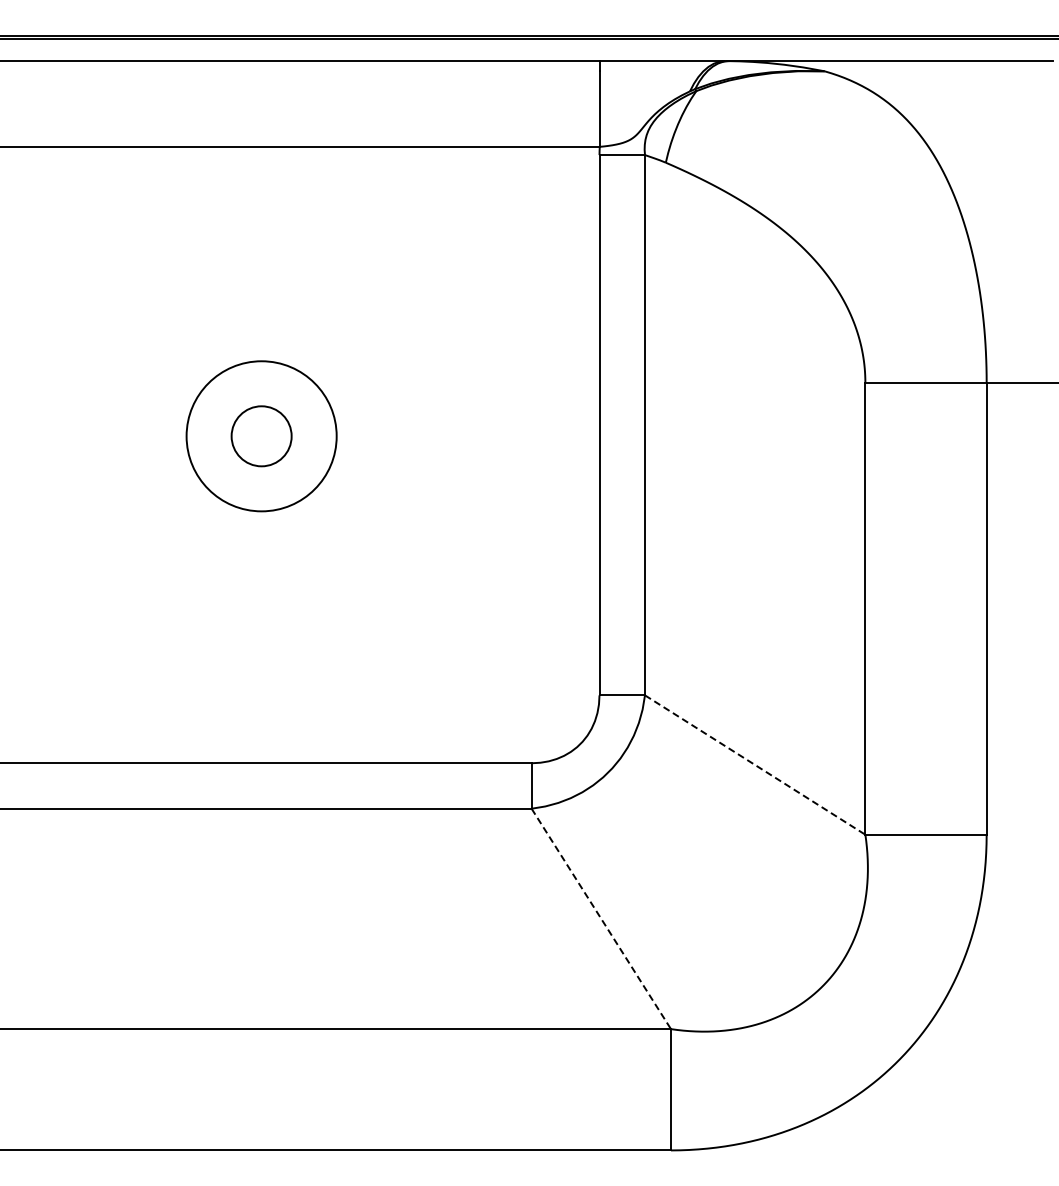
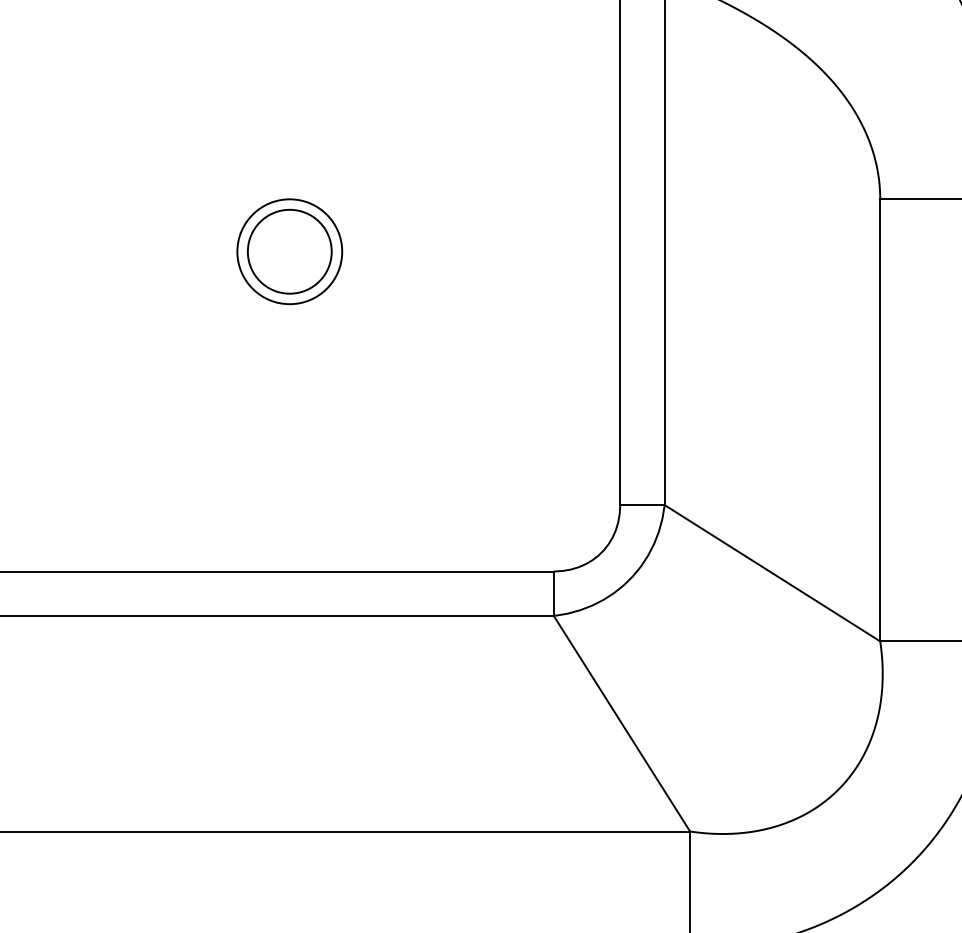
circle: (261, 435) -> (289, 250), size x0.71
circle: (261, 436) -> (289, 251), size x1.43
line: (755, 765) -> (772, 573), dashed -> solid
line: (601, 919) -> (622, 724), dashed -> solid

